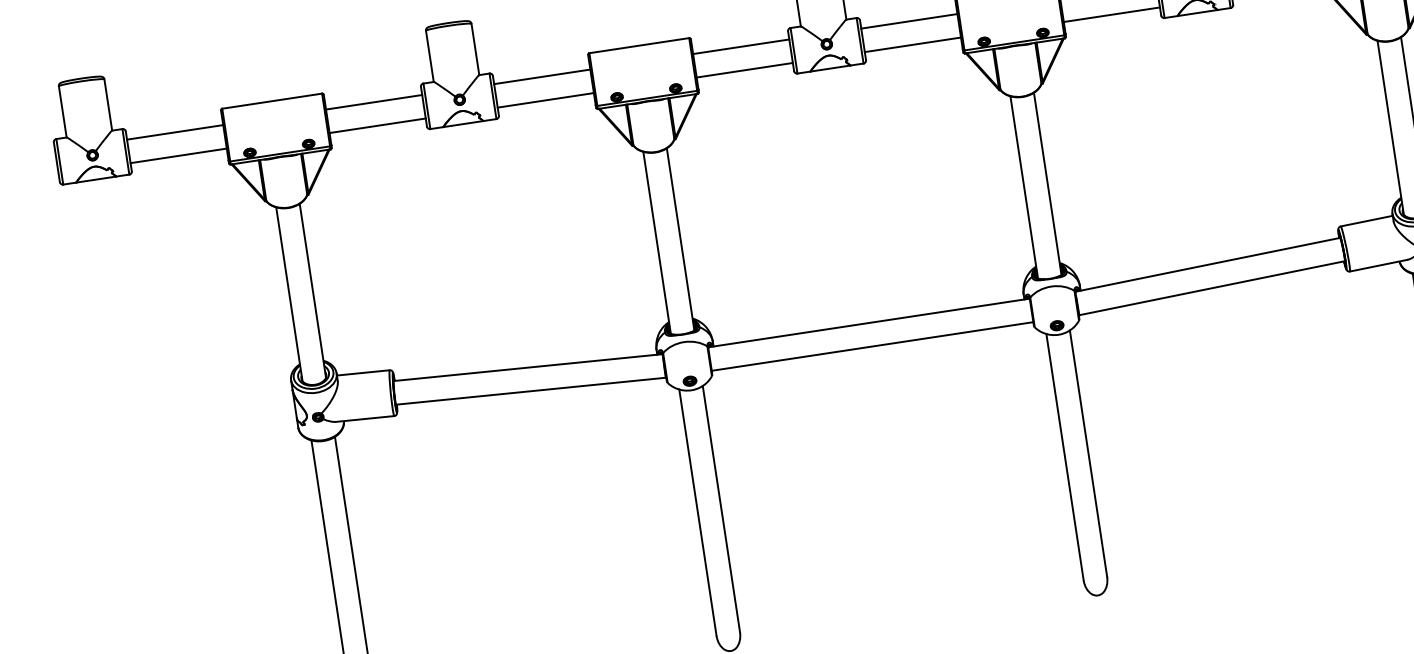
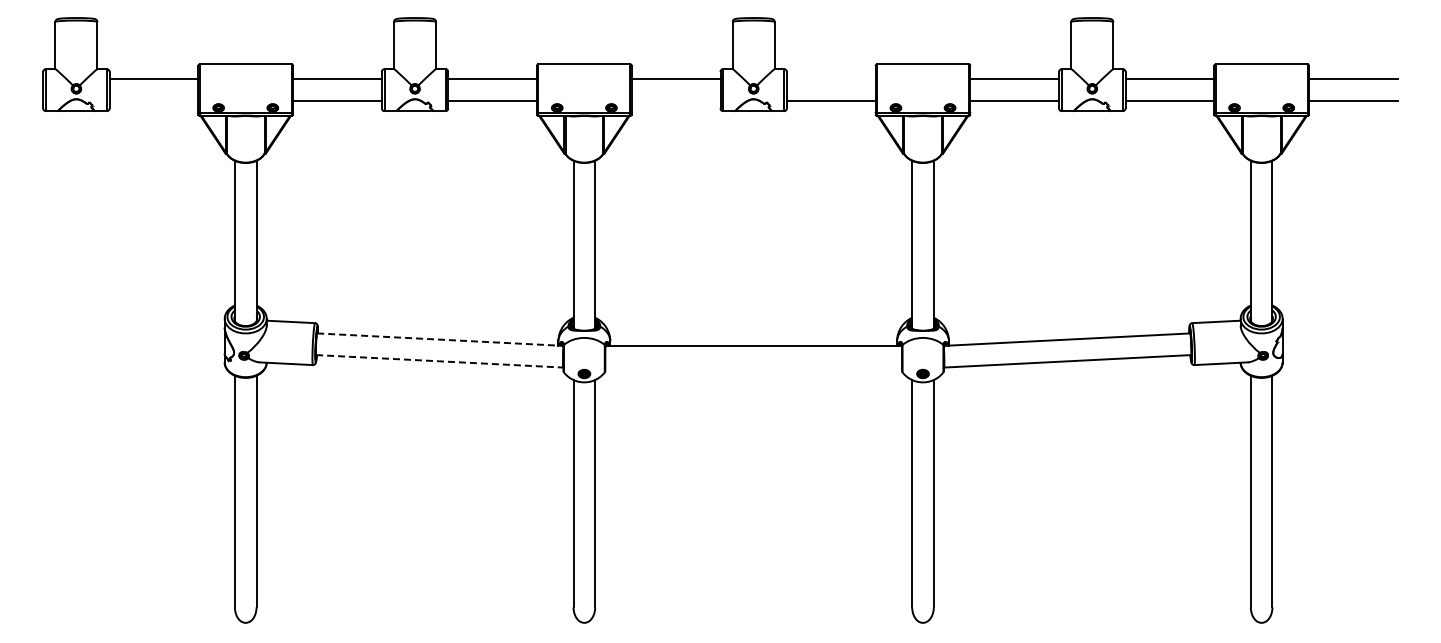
line: (908, 21) -> (830, 79), removed
line: (744, 70) -> (675, 101), removed
line: (178, 156) -> (153, 101), removed
line: (872, 346) -> (753, 367), removed
line: (528, 367) -> (440, 339), solid -> dashed
line: (530, 391) -> (439, 361), solid -> dashed

